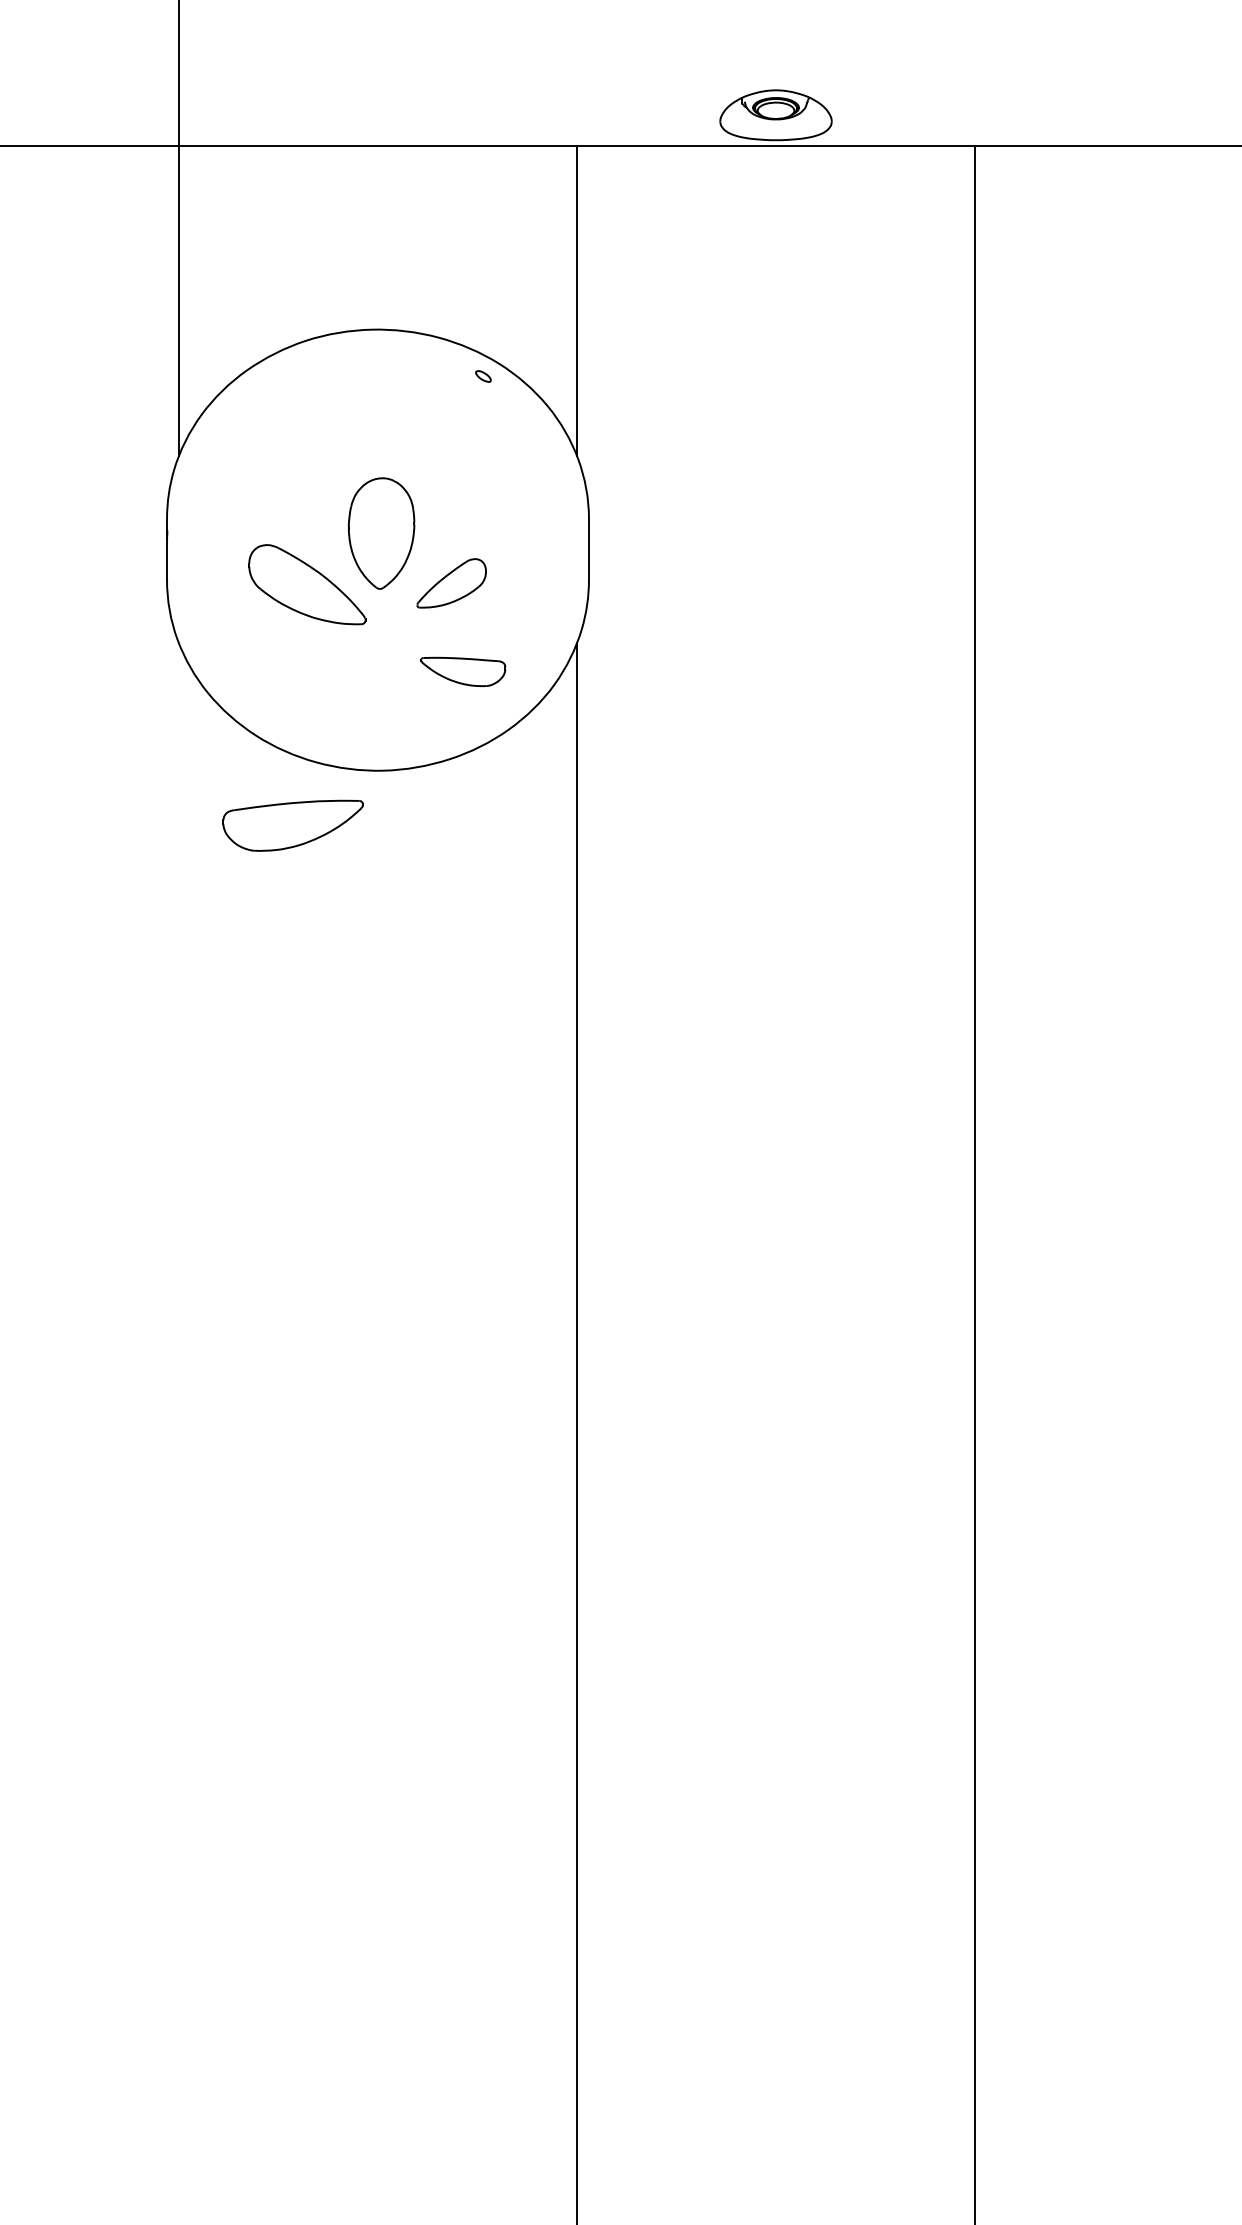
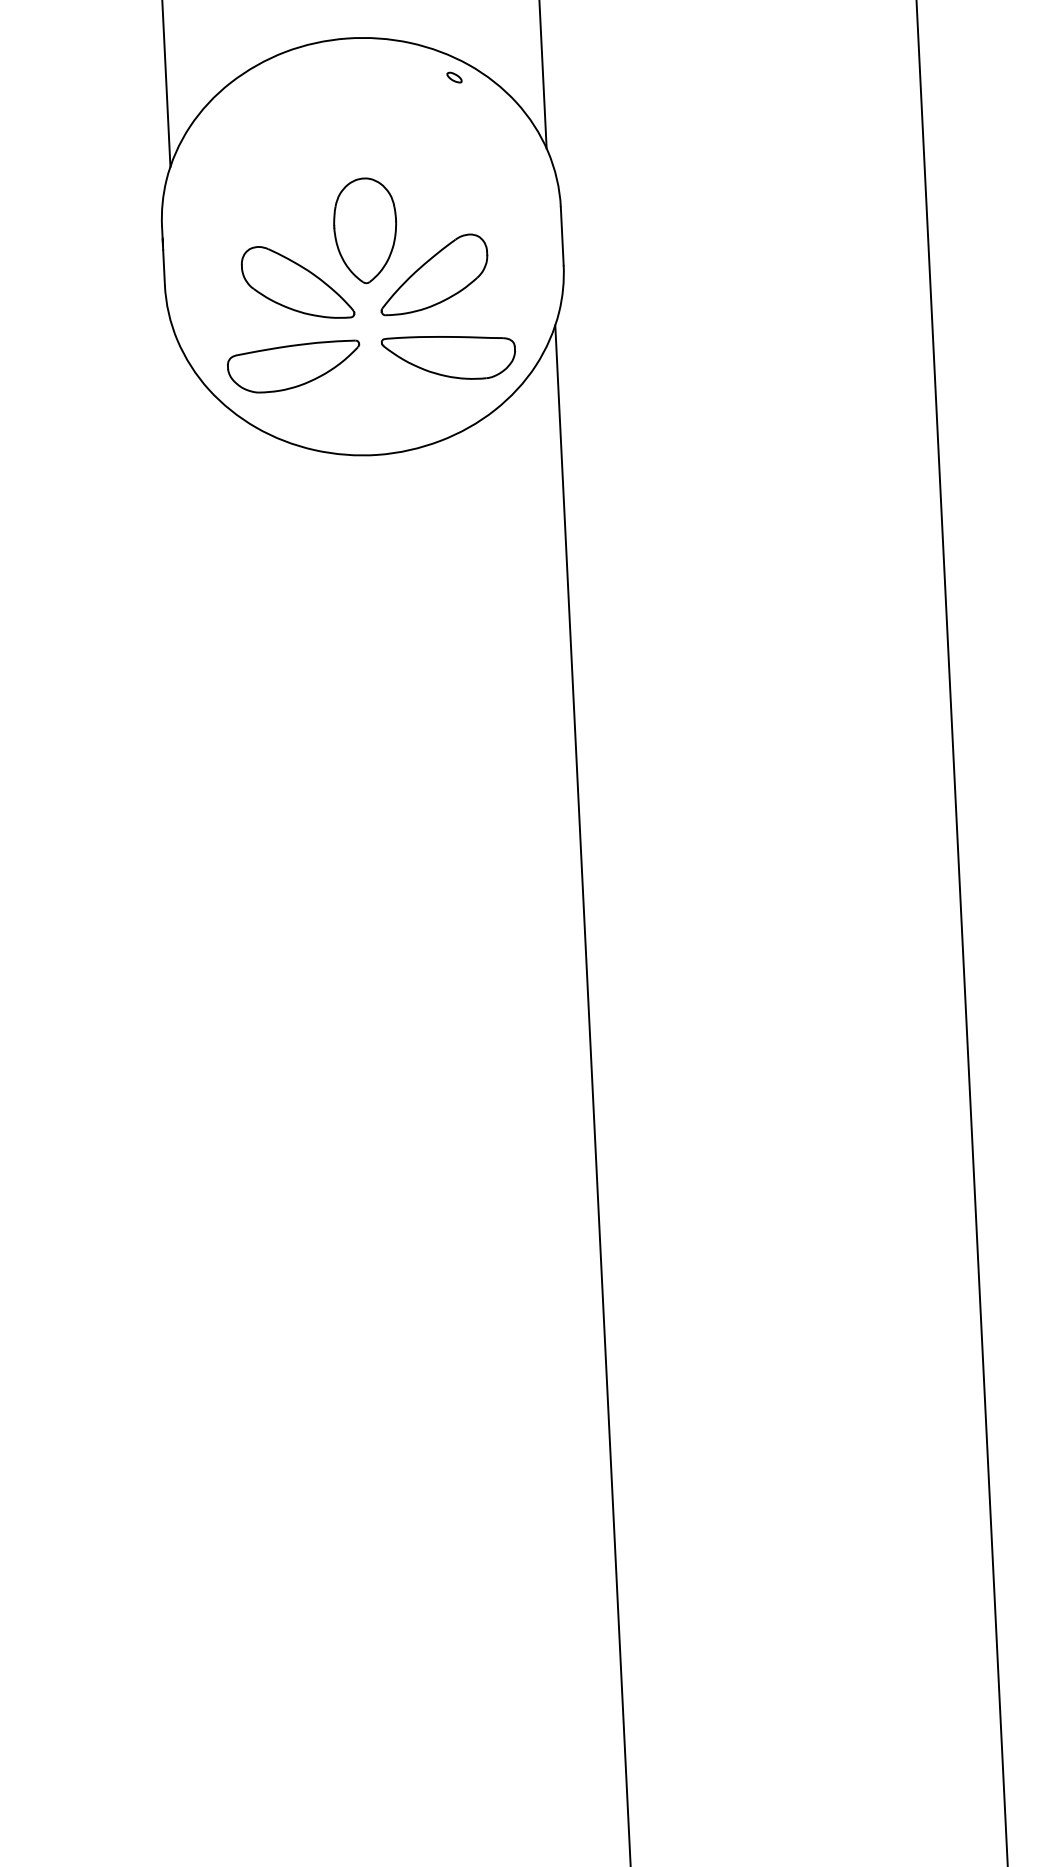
part: (451, 583) -> (433, 274), size x1.67
part: (463, 671) -> (449, 357), size x1.67
part: (292, 825) -> (293, 366), moved

